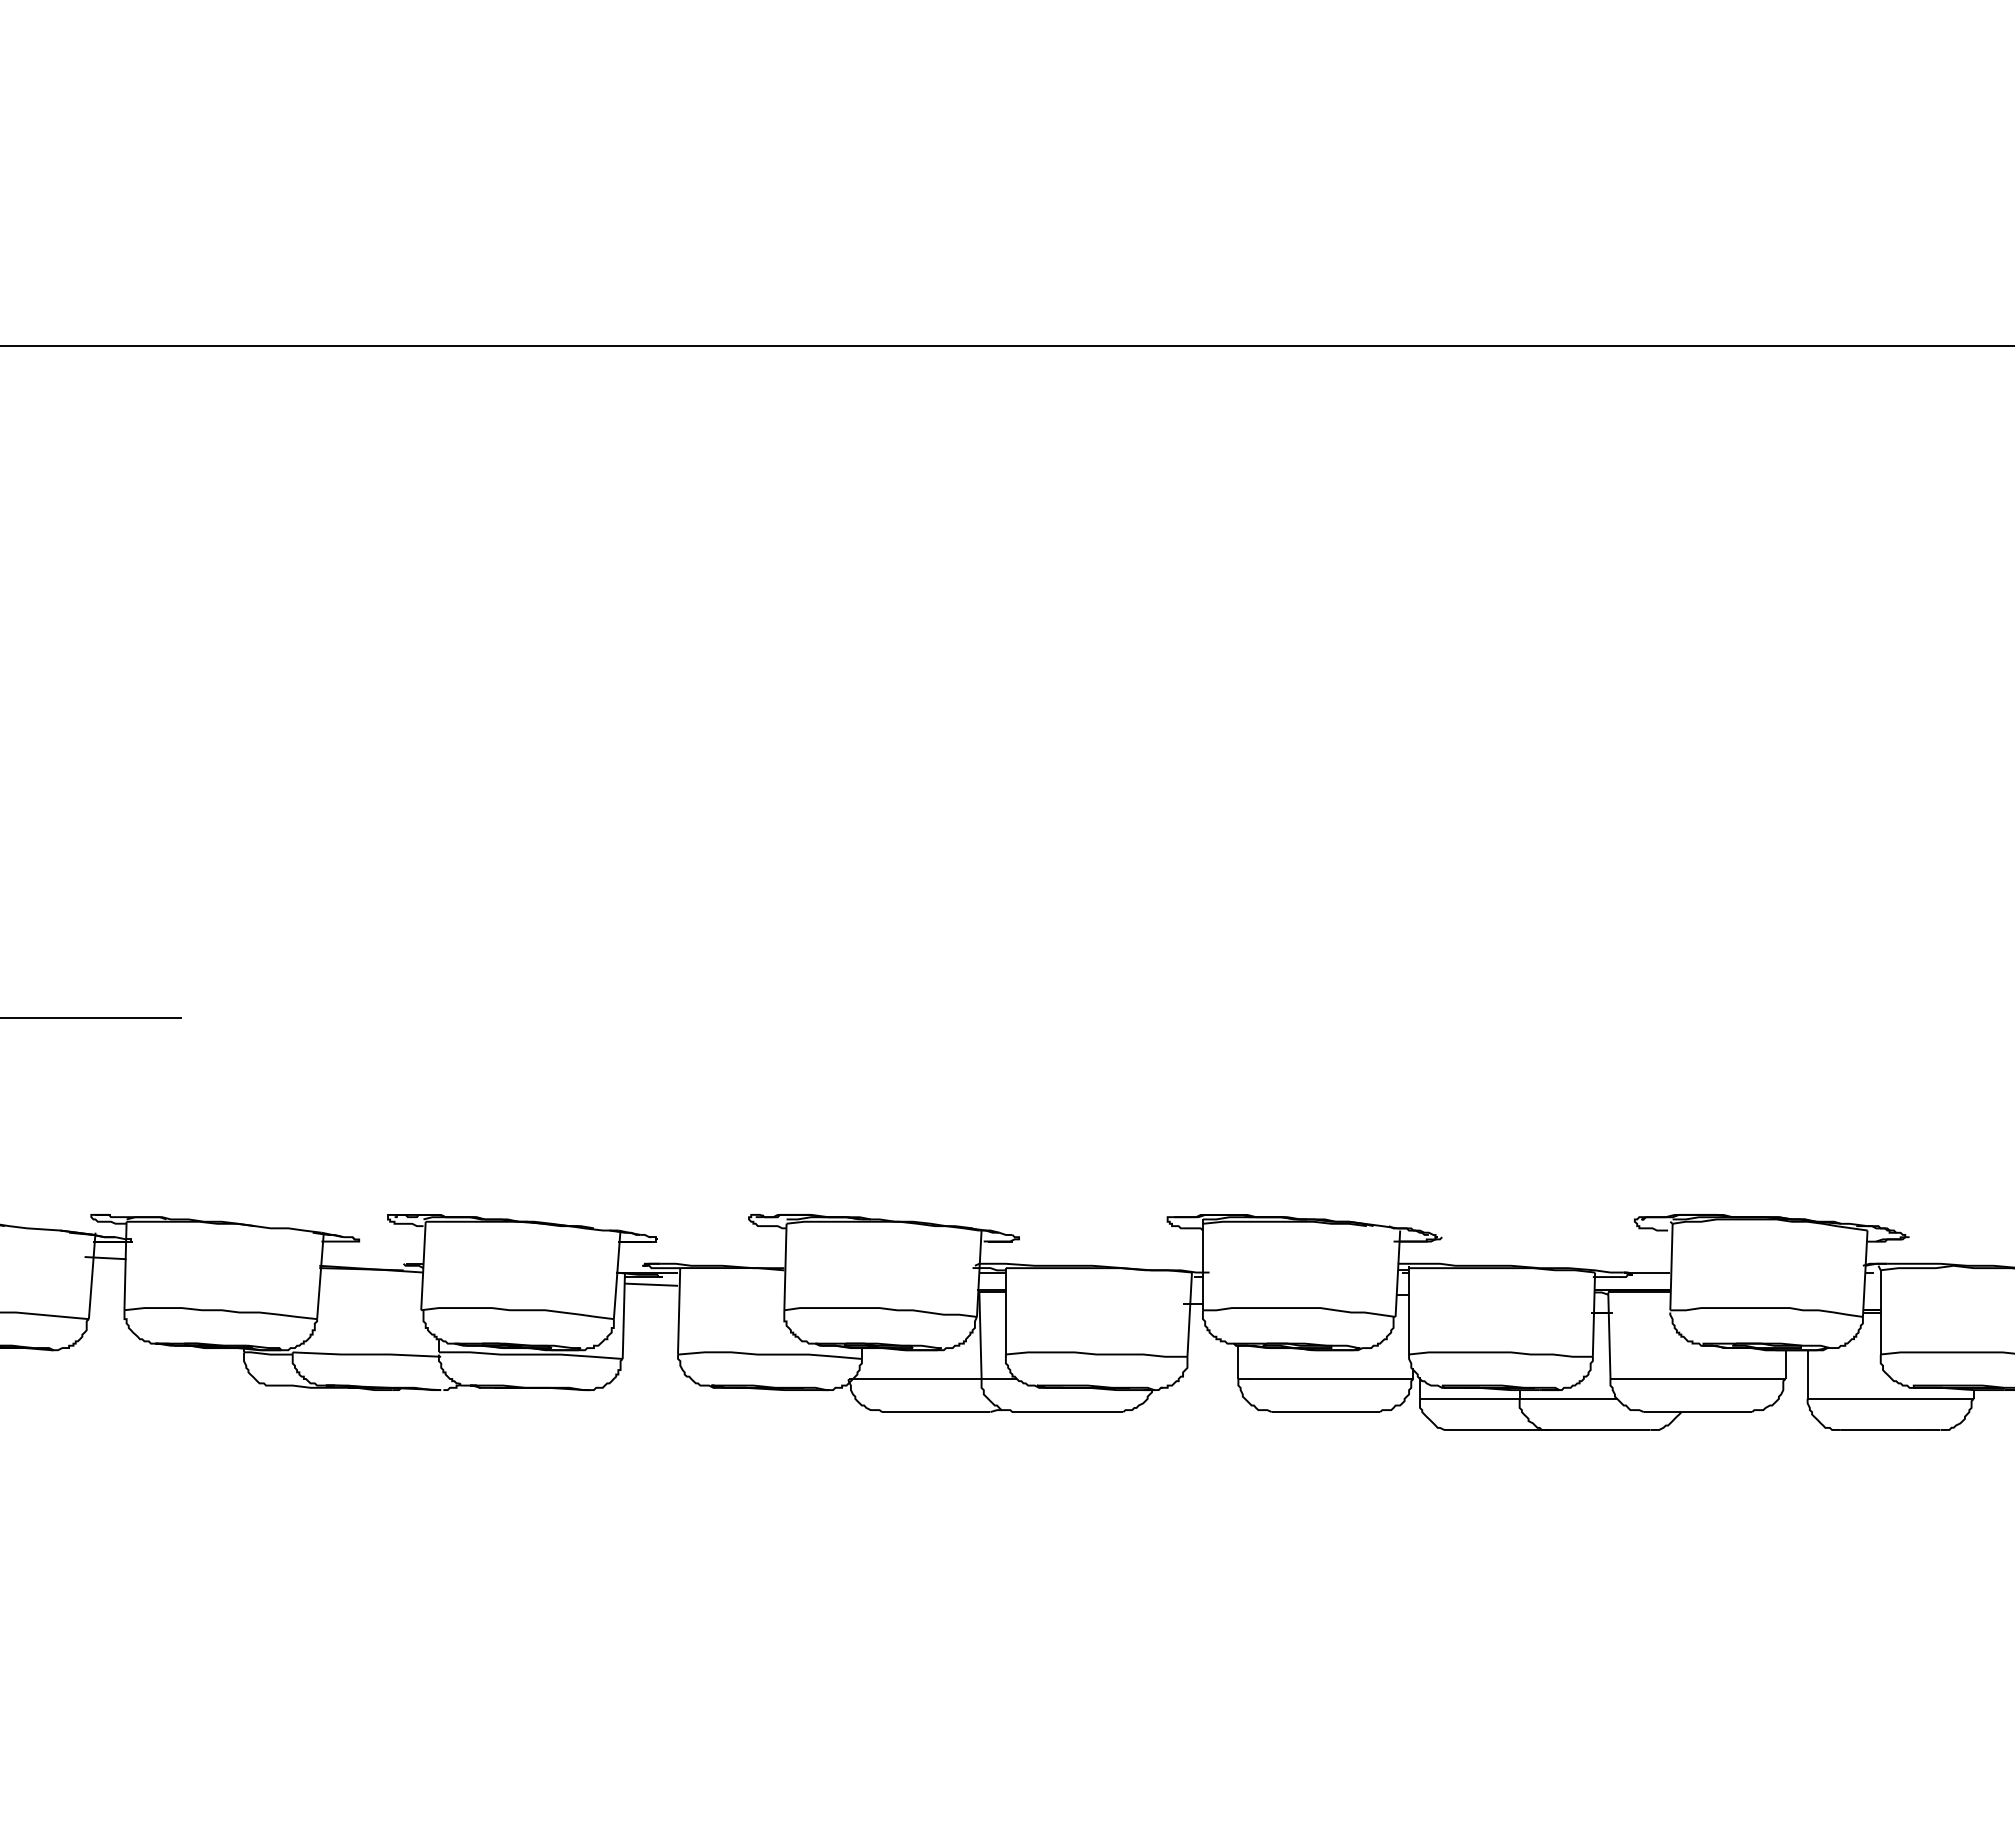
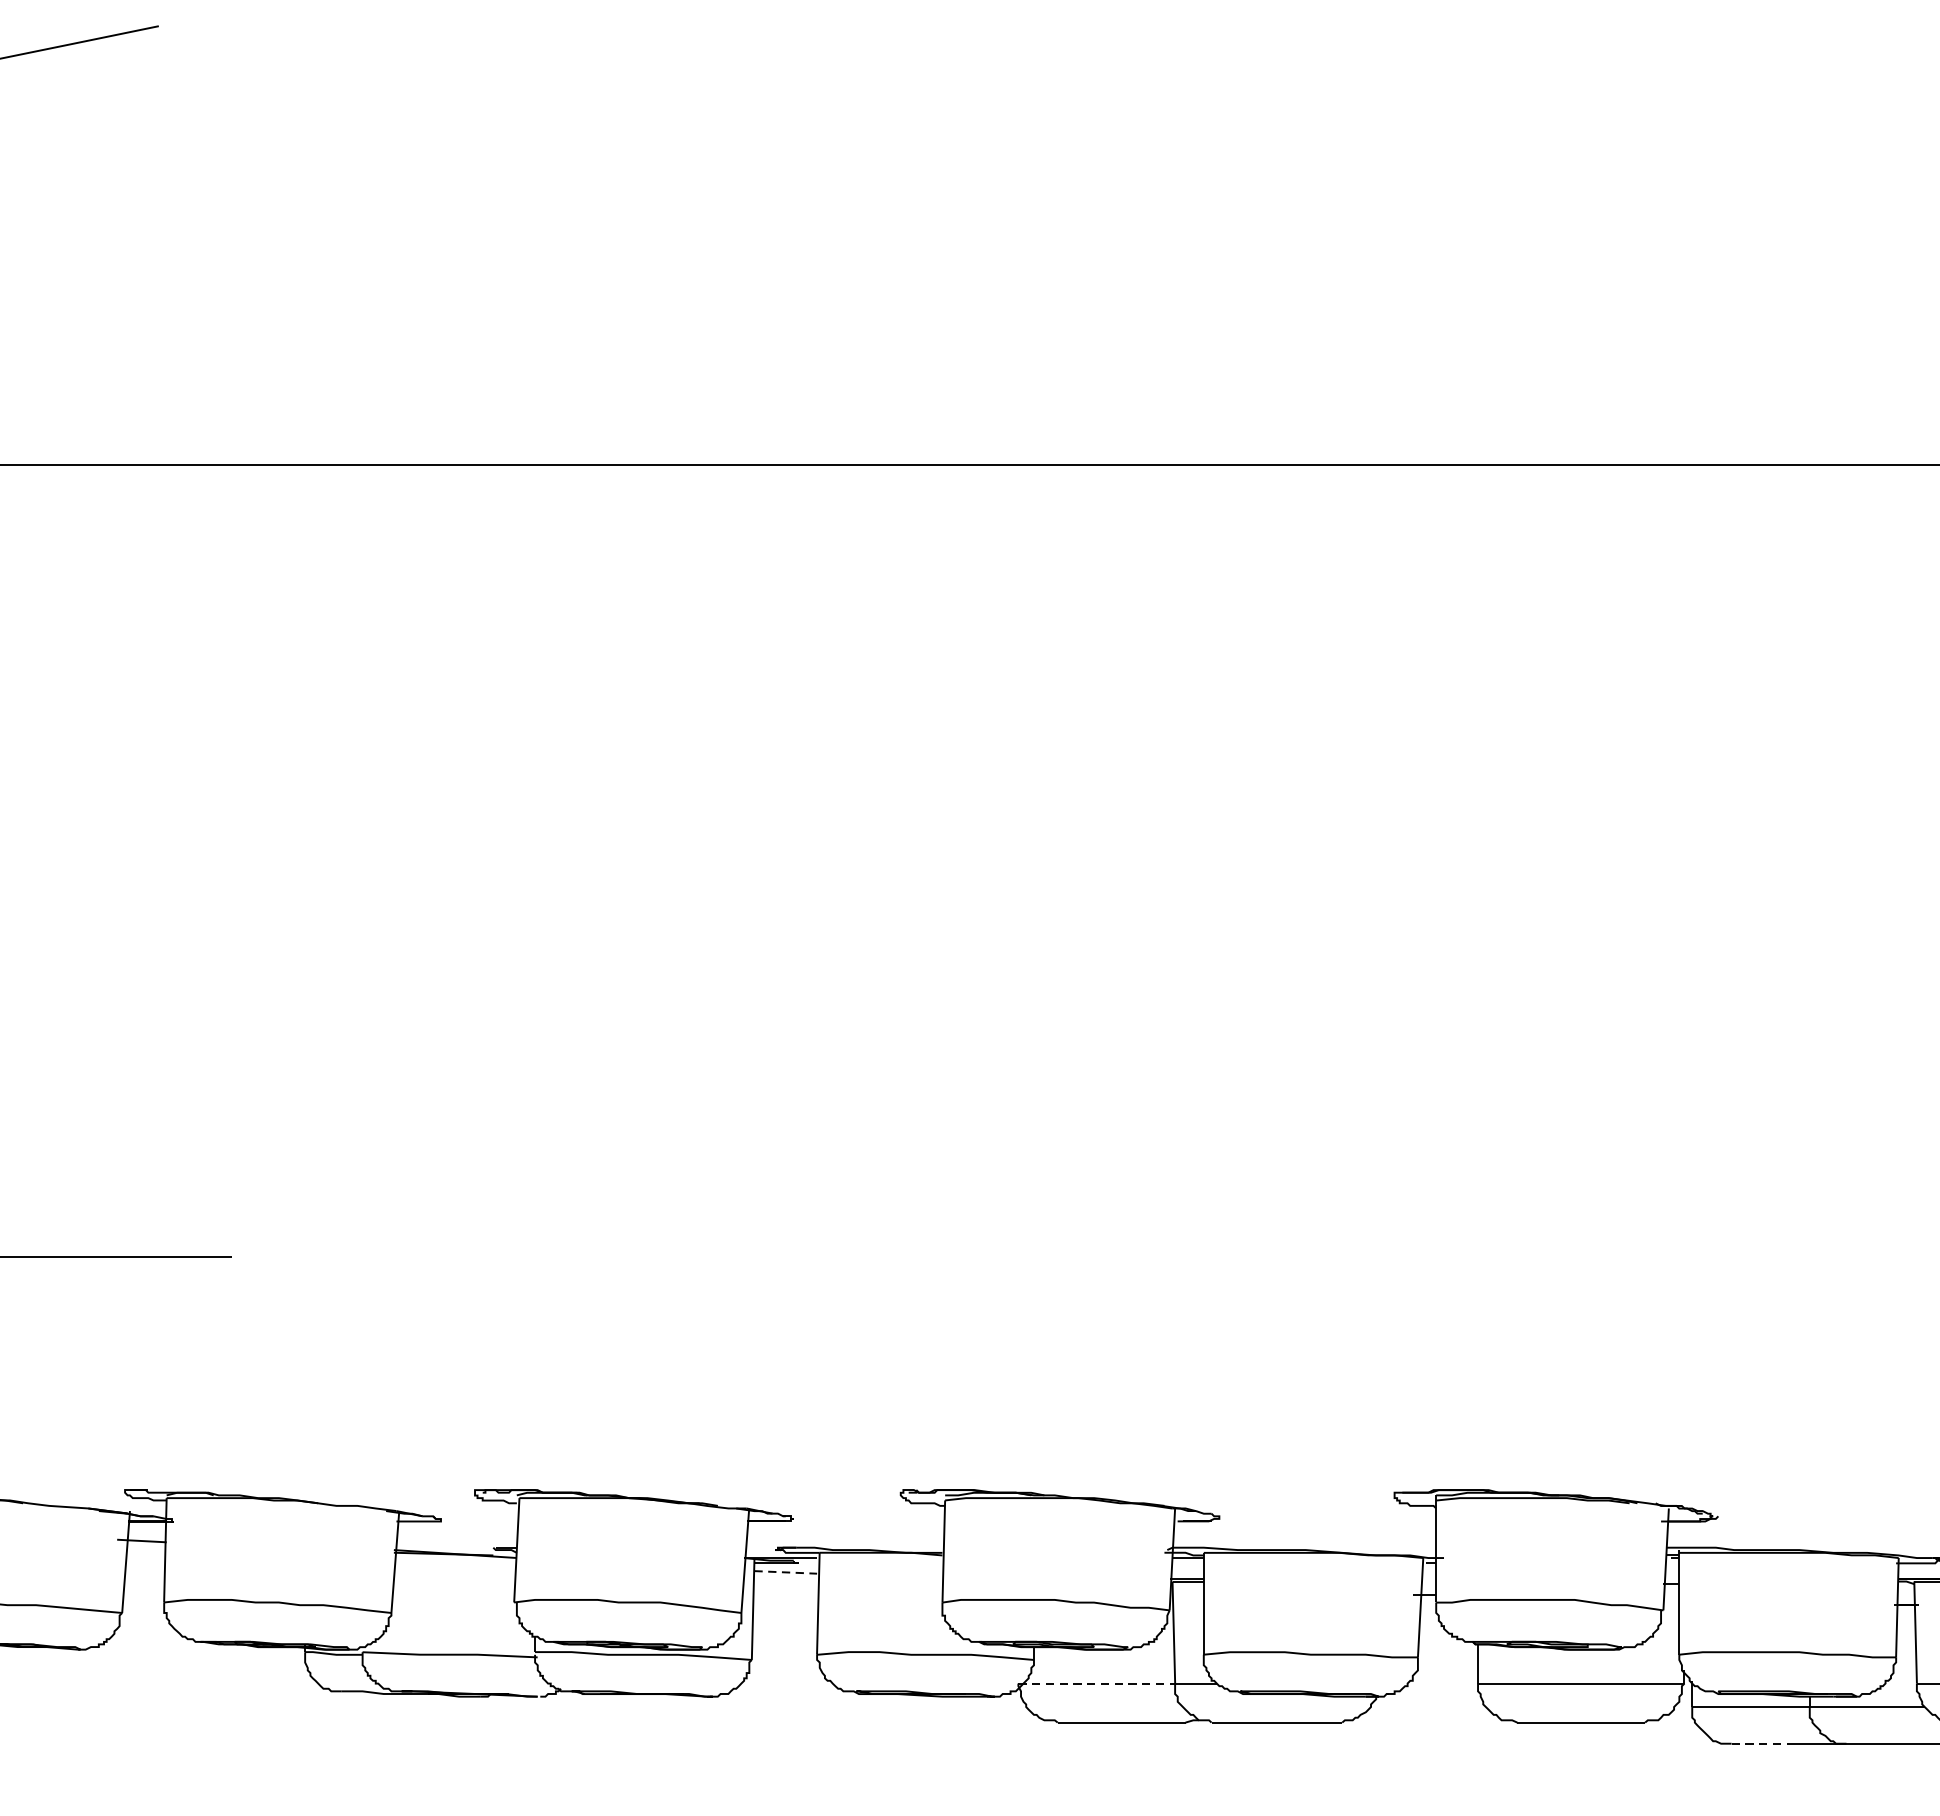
line: (651, 1284) -> (785, 1572), solid -> dashed
line: (915, 1379) -> (1097, 1684), solid -> dashed
line: (1478, 1429) -> (1761, 1743), solid -> dashed

